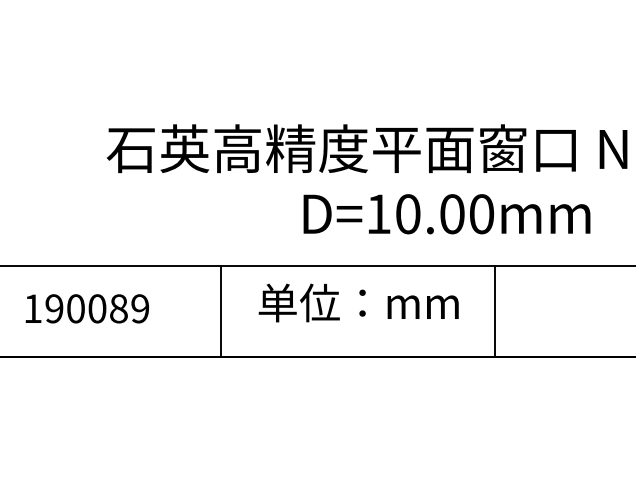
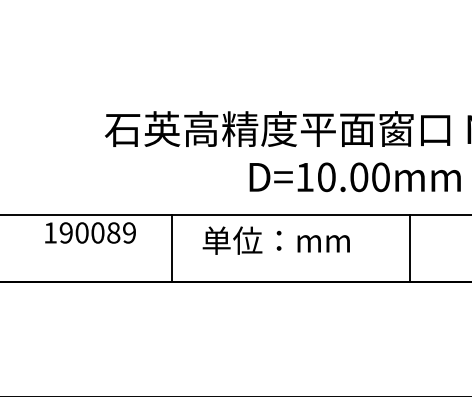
text: (357, 302) -> (275, 240), moved
text: (87, 308) -> (90, 232), moved
line: (220, 310) -> (171, 248), moved
line: (494, 310) -> (409, 248), moved

